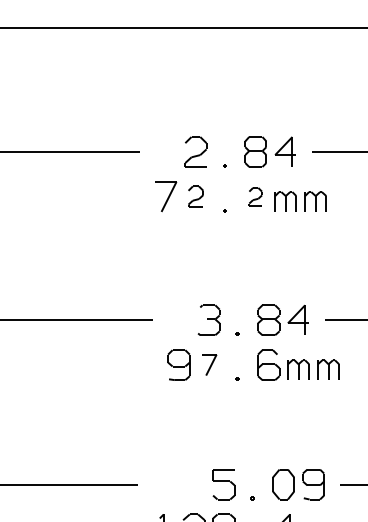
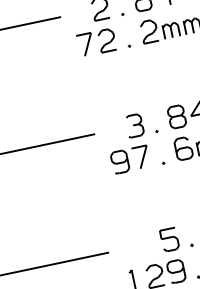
part: (195, 196) -> (106, 40), size x1.43
part: (255, 196) -> (149, 31), size x1.67
part: (209, 364) -> (141, 157), size x1.43

